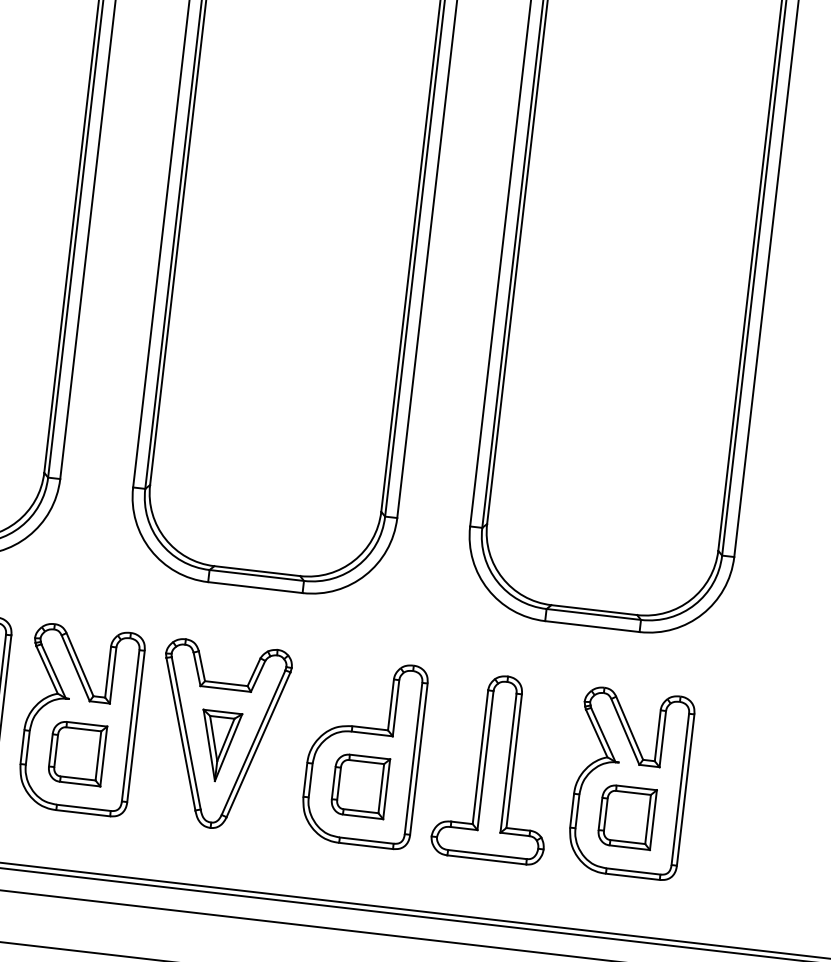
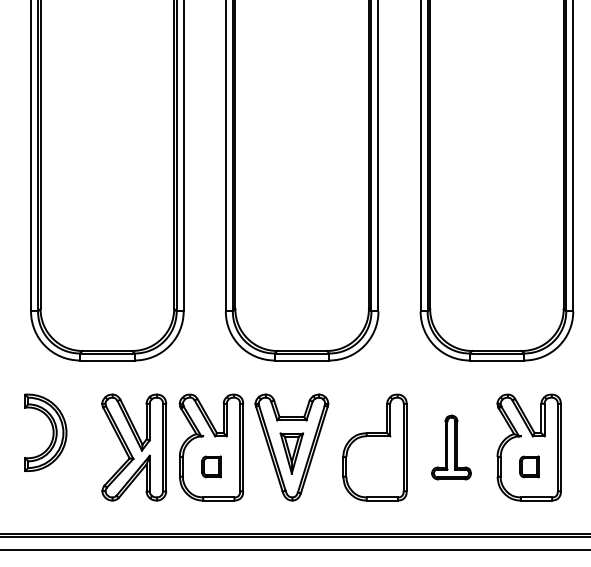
part: (77, 752) -> (211, 466), size x0.6
part: (496, 767) -> (451, 447), size x0.6
part: (359, 785) -> (374, 466), removed
part: (627, 816) -> (529, 466), size x0.6

